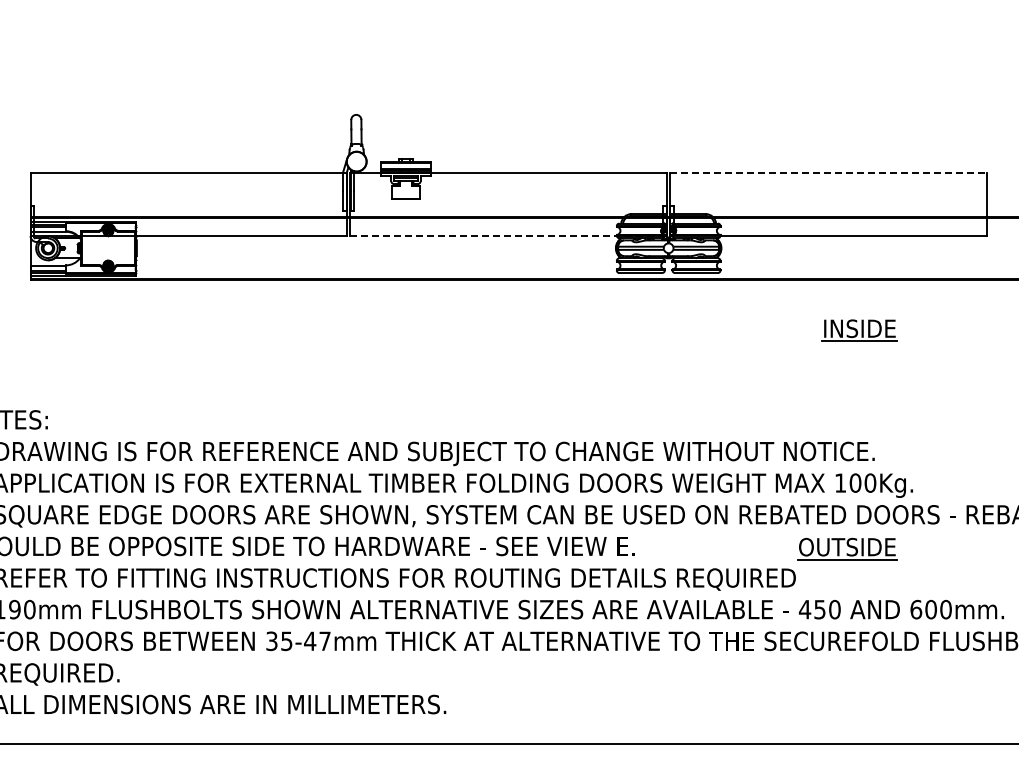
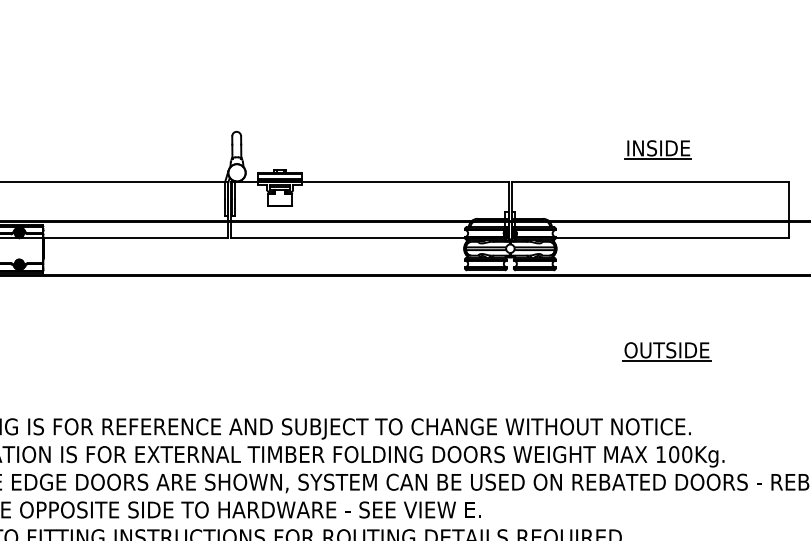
line: (829, 172) -> (651, 182), dashed -> solid
line: (509, 235) -> (370, 237), dashed -> solid
part: (859, 330) -> (658, 149), moved
part: (847, 548) -> (667, 351), moved

